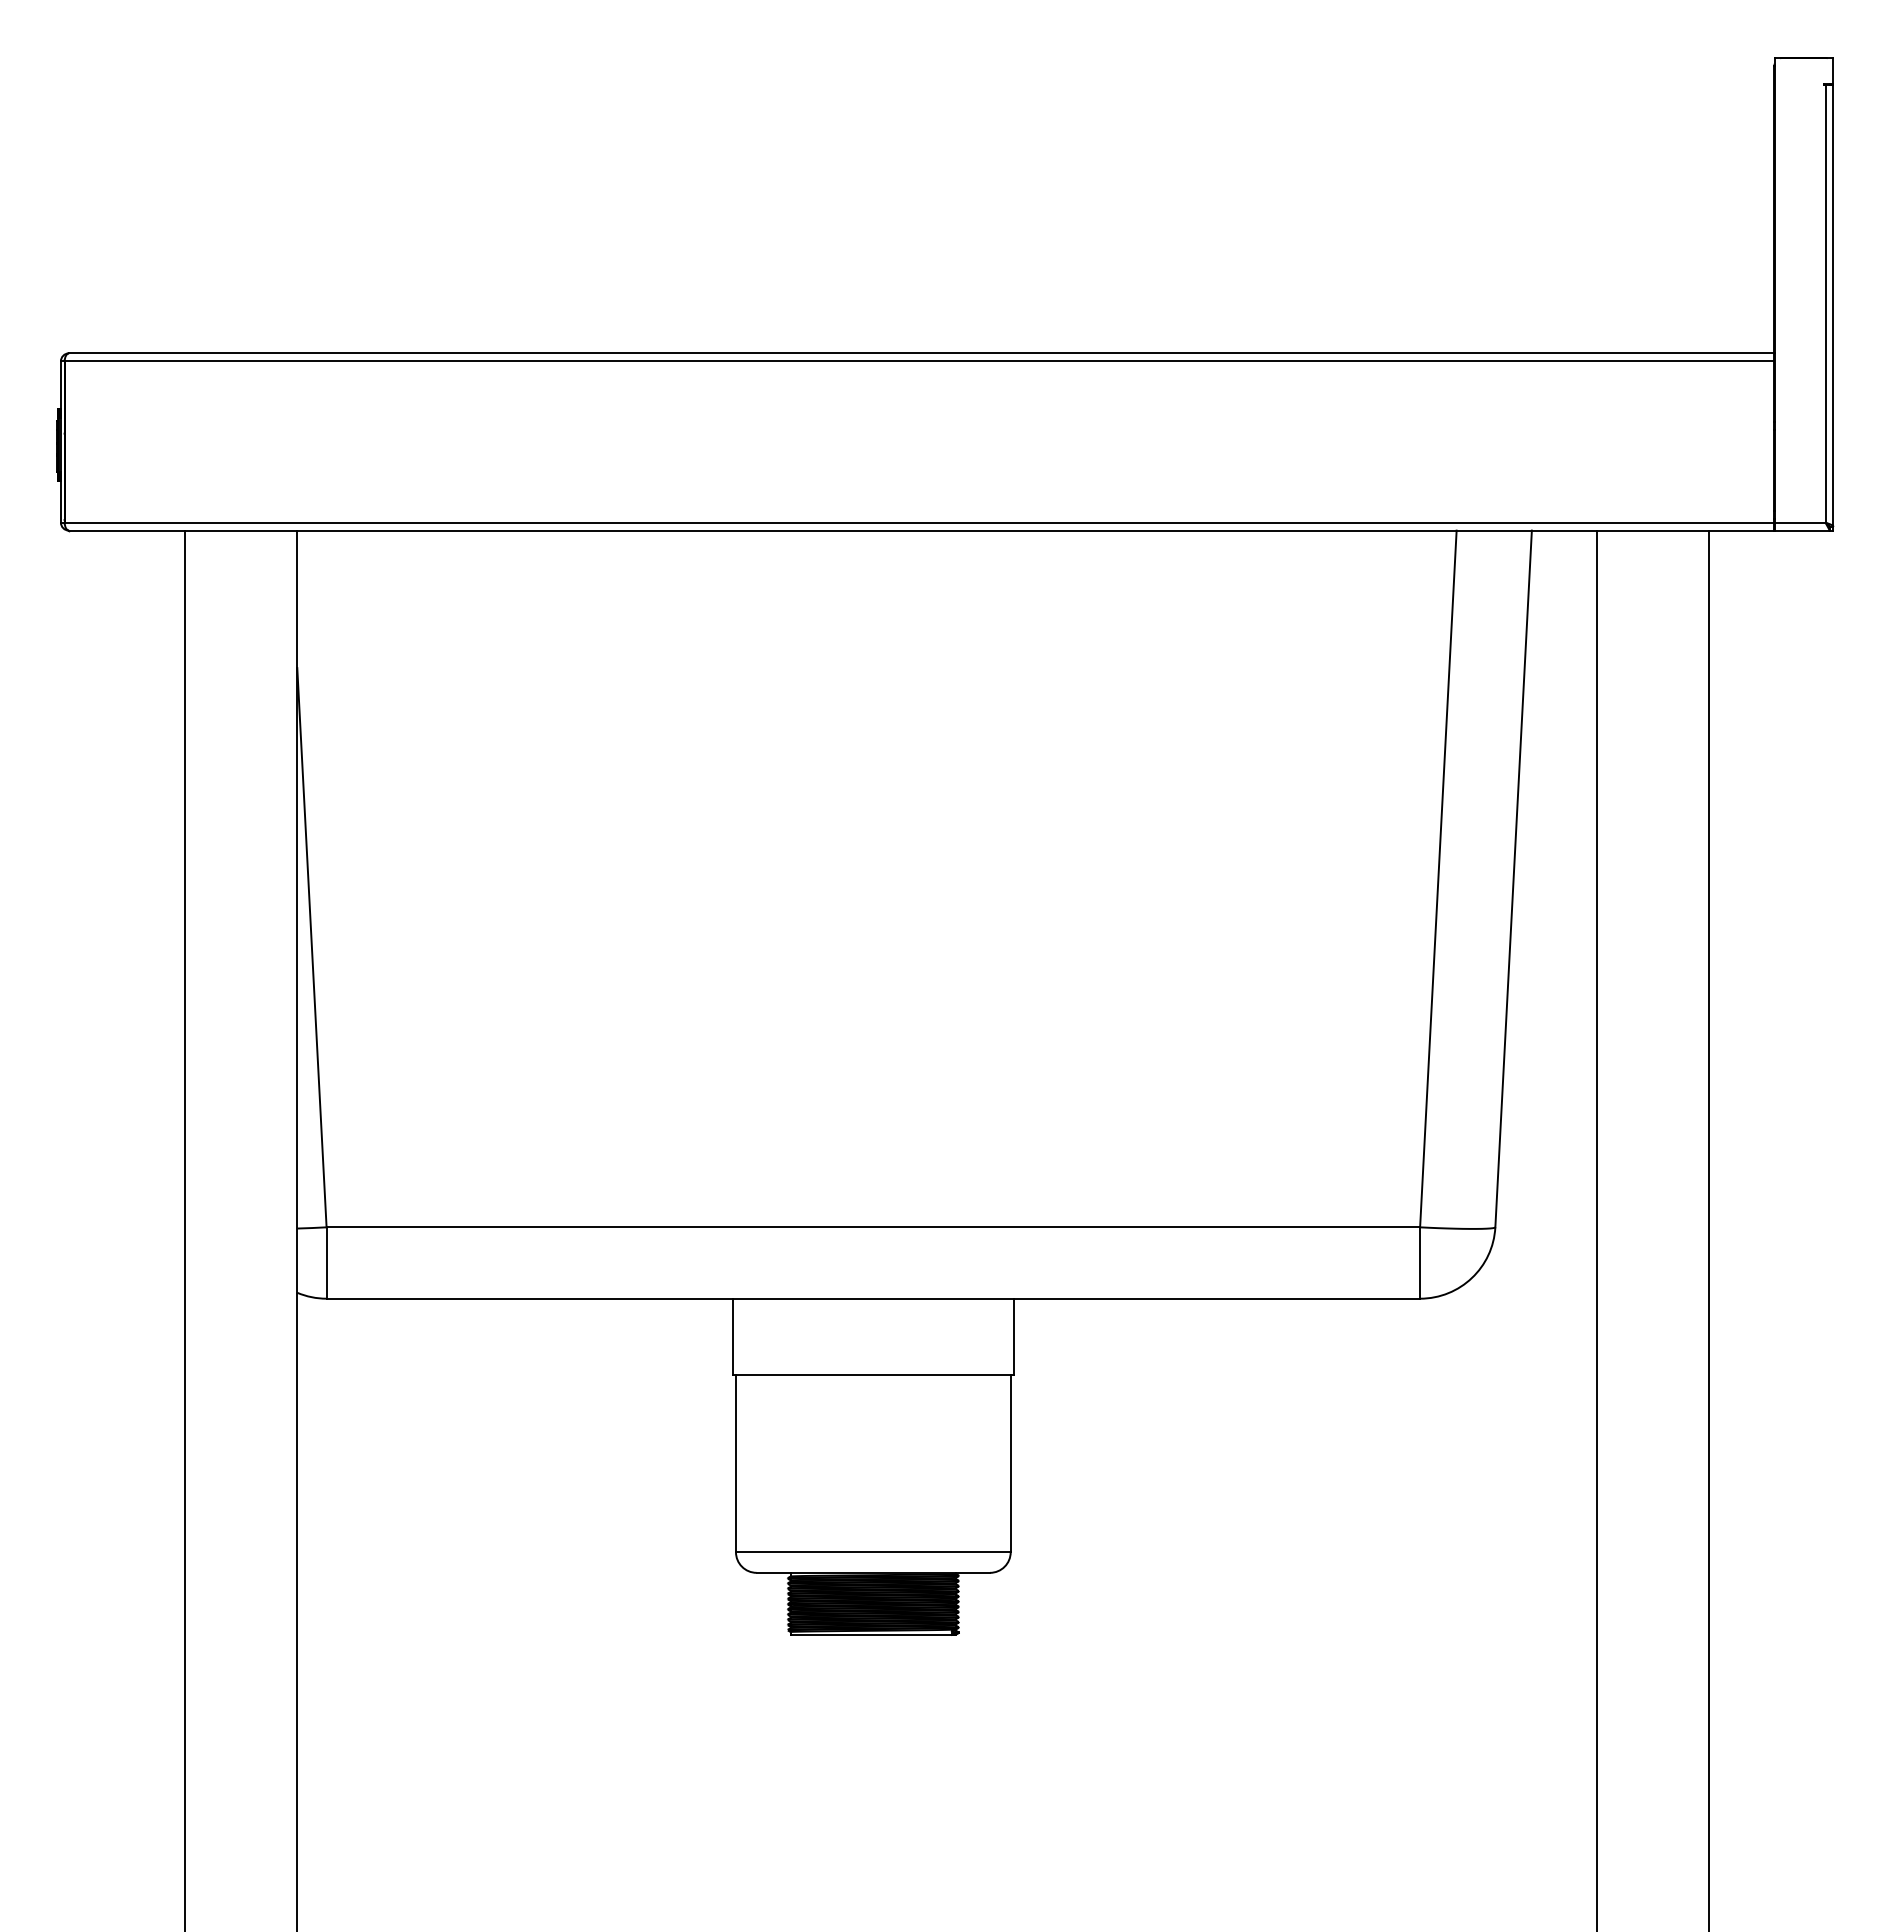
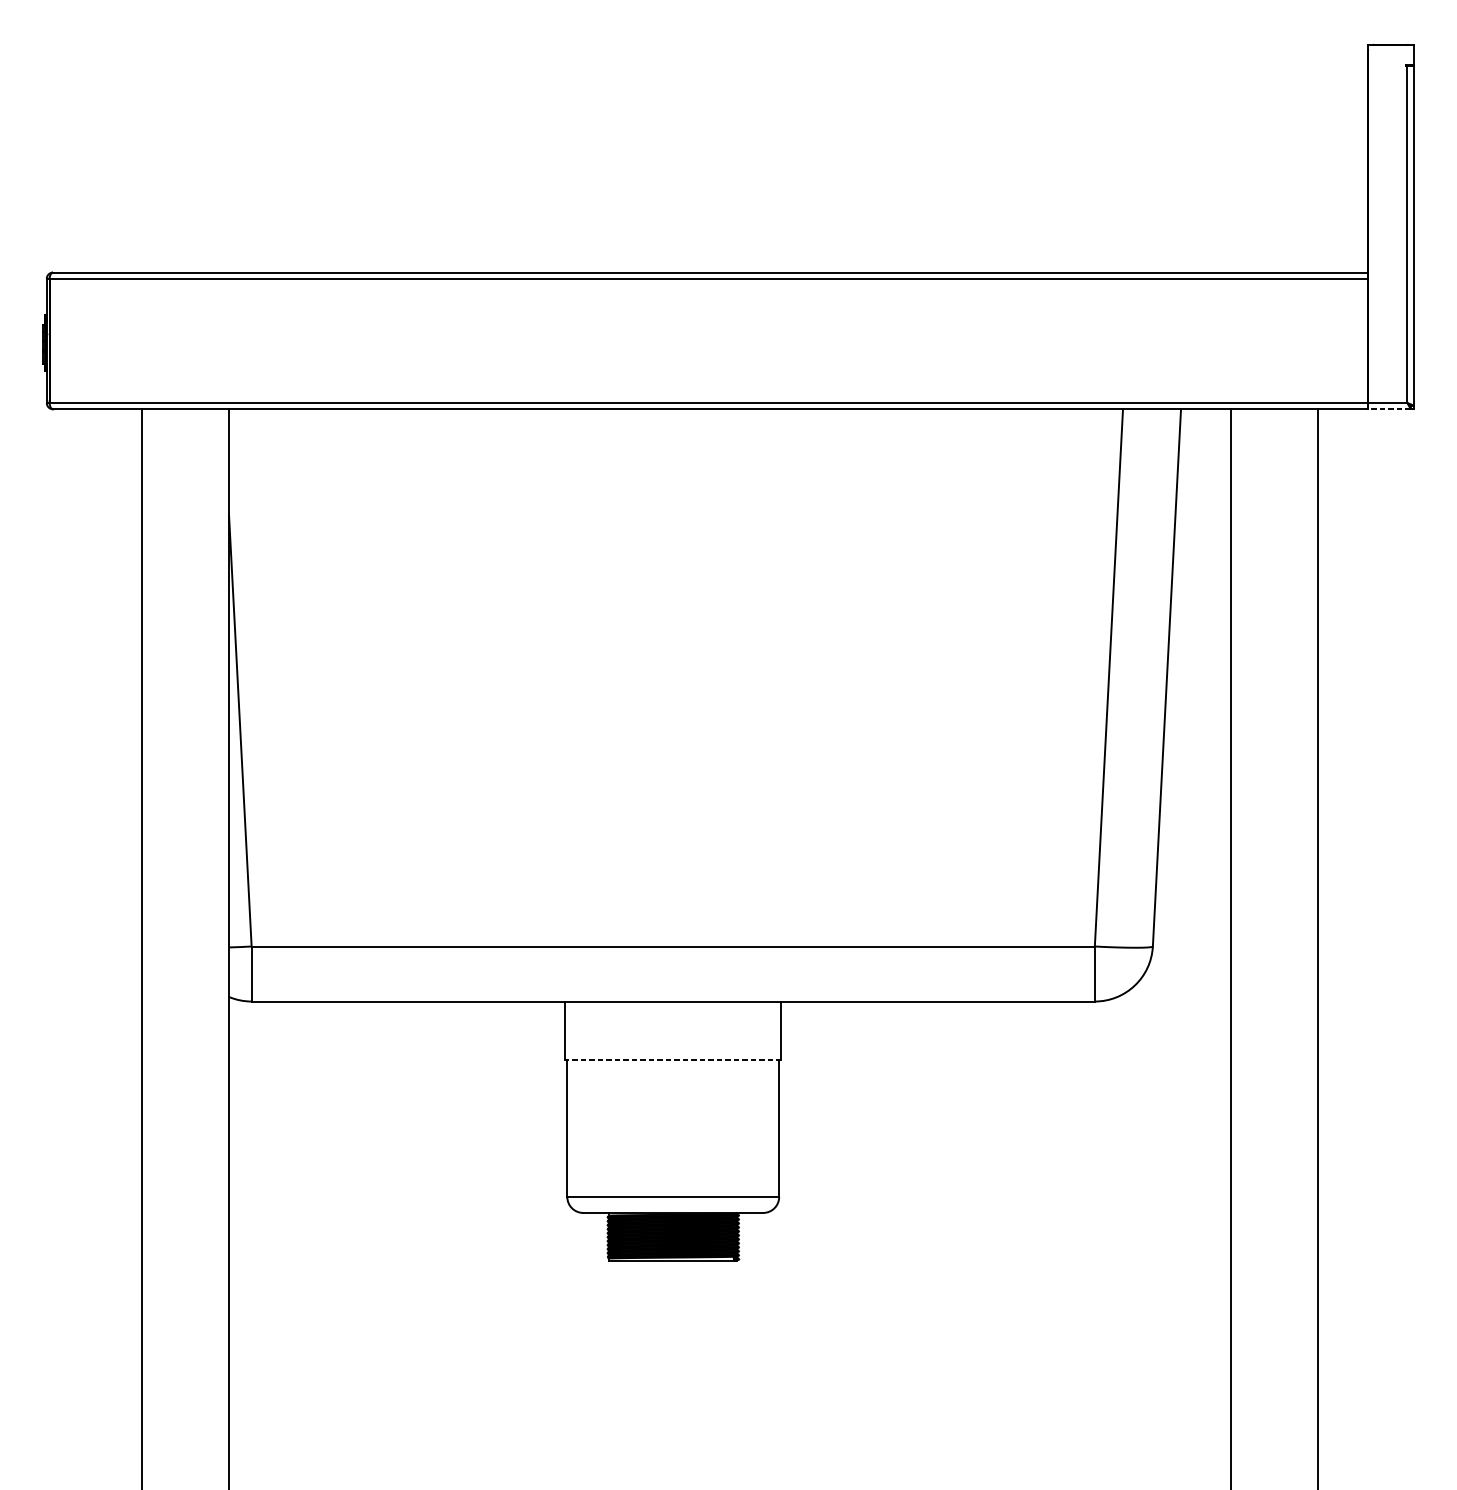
line: (1802, 530) -> (1389, 409), solid -> dashed
line: (872, 1374) -> (672, 1059), solid -> dashed

